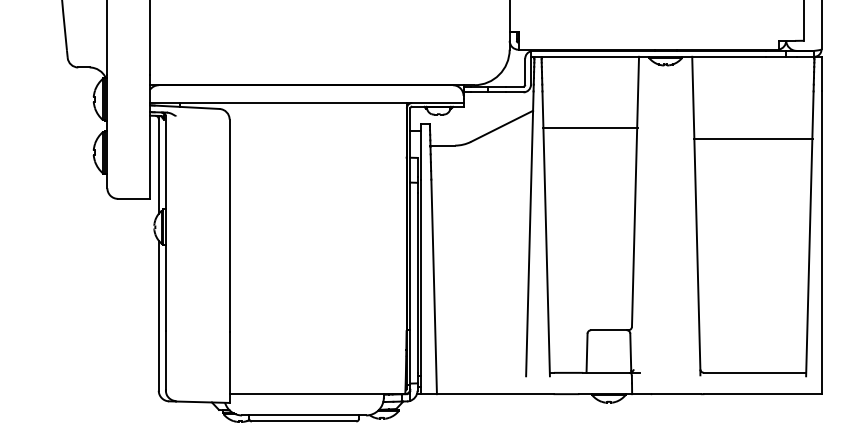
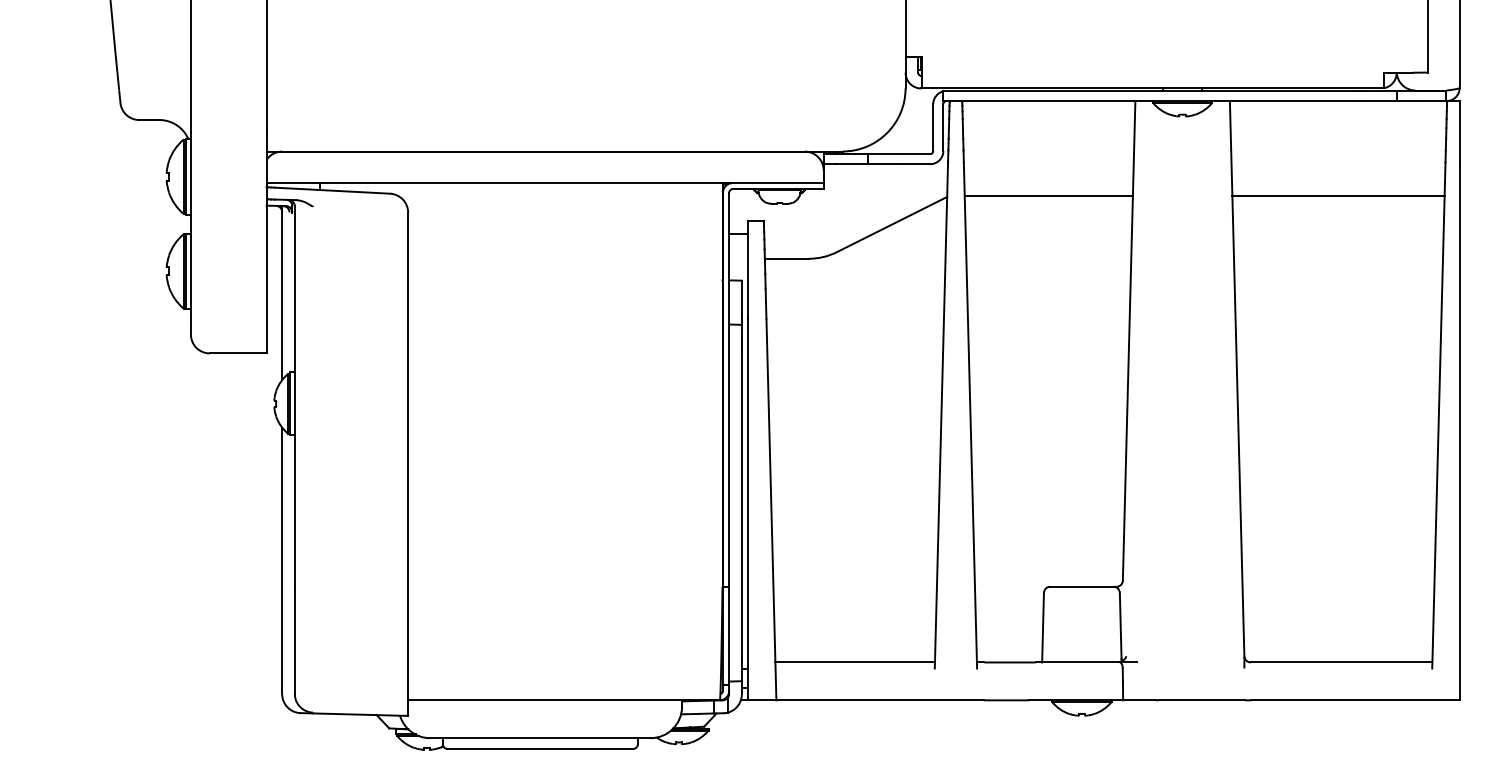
line: (589, 128) -> (1047, 196), moved
line: (753, 139) -> (1338, 196), moved
line: (481, 372) -> (855, 661), added

